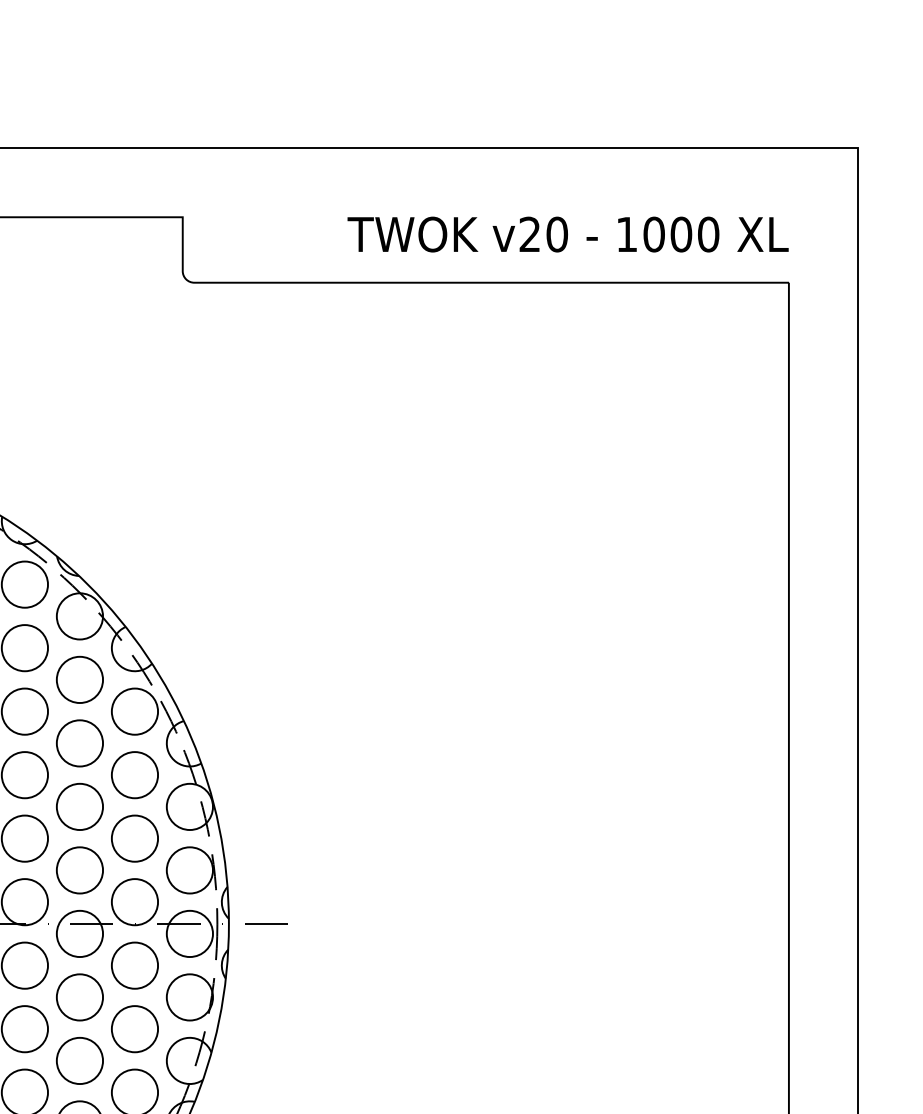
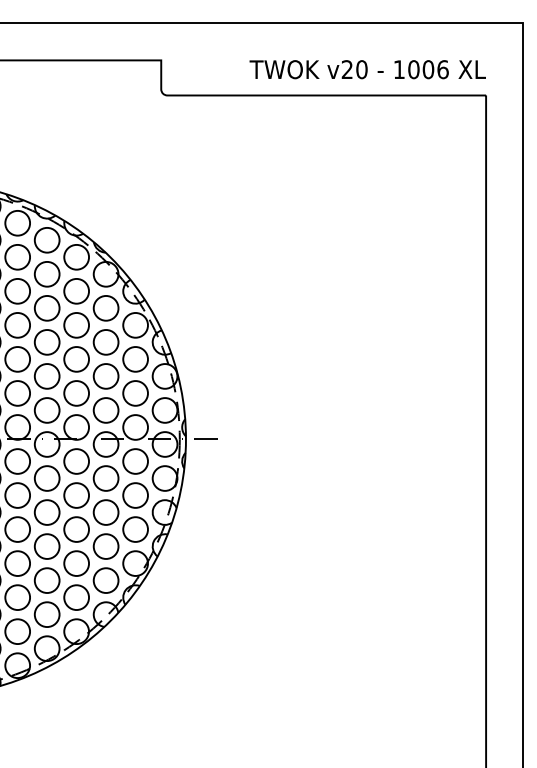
text: (707, 234) -> (442, 69), 1000 -> 1006

